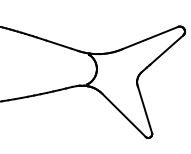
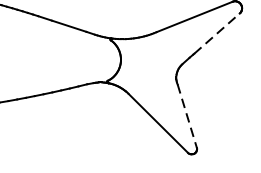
line: (167, 49) -> (218, 32), solid -> dashed
line: (145, 110) -> (187, 116), solid -> dashed

